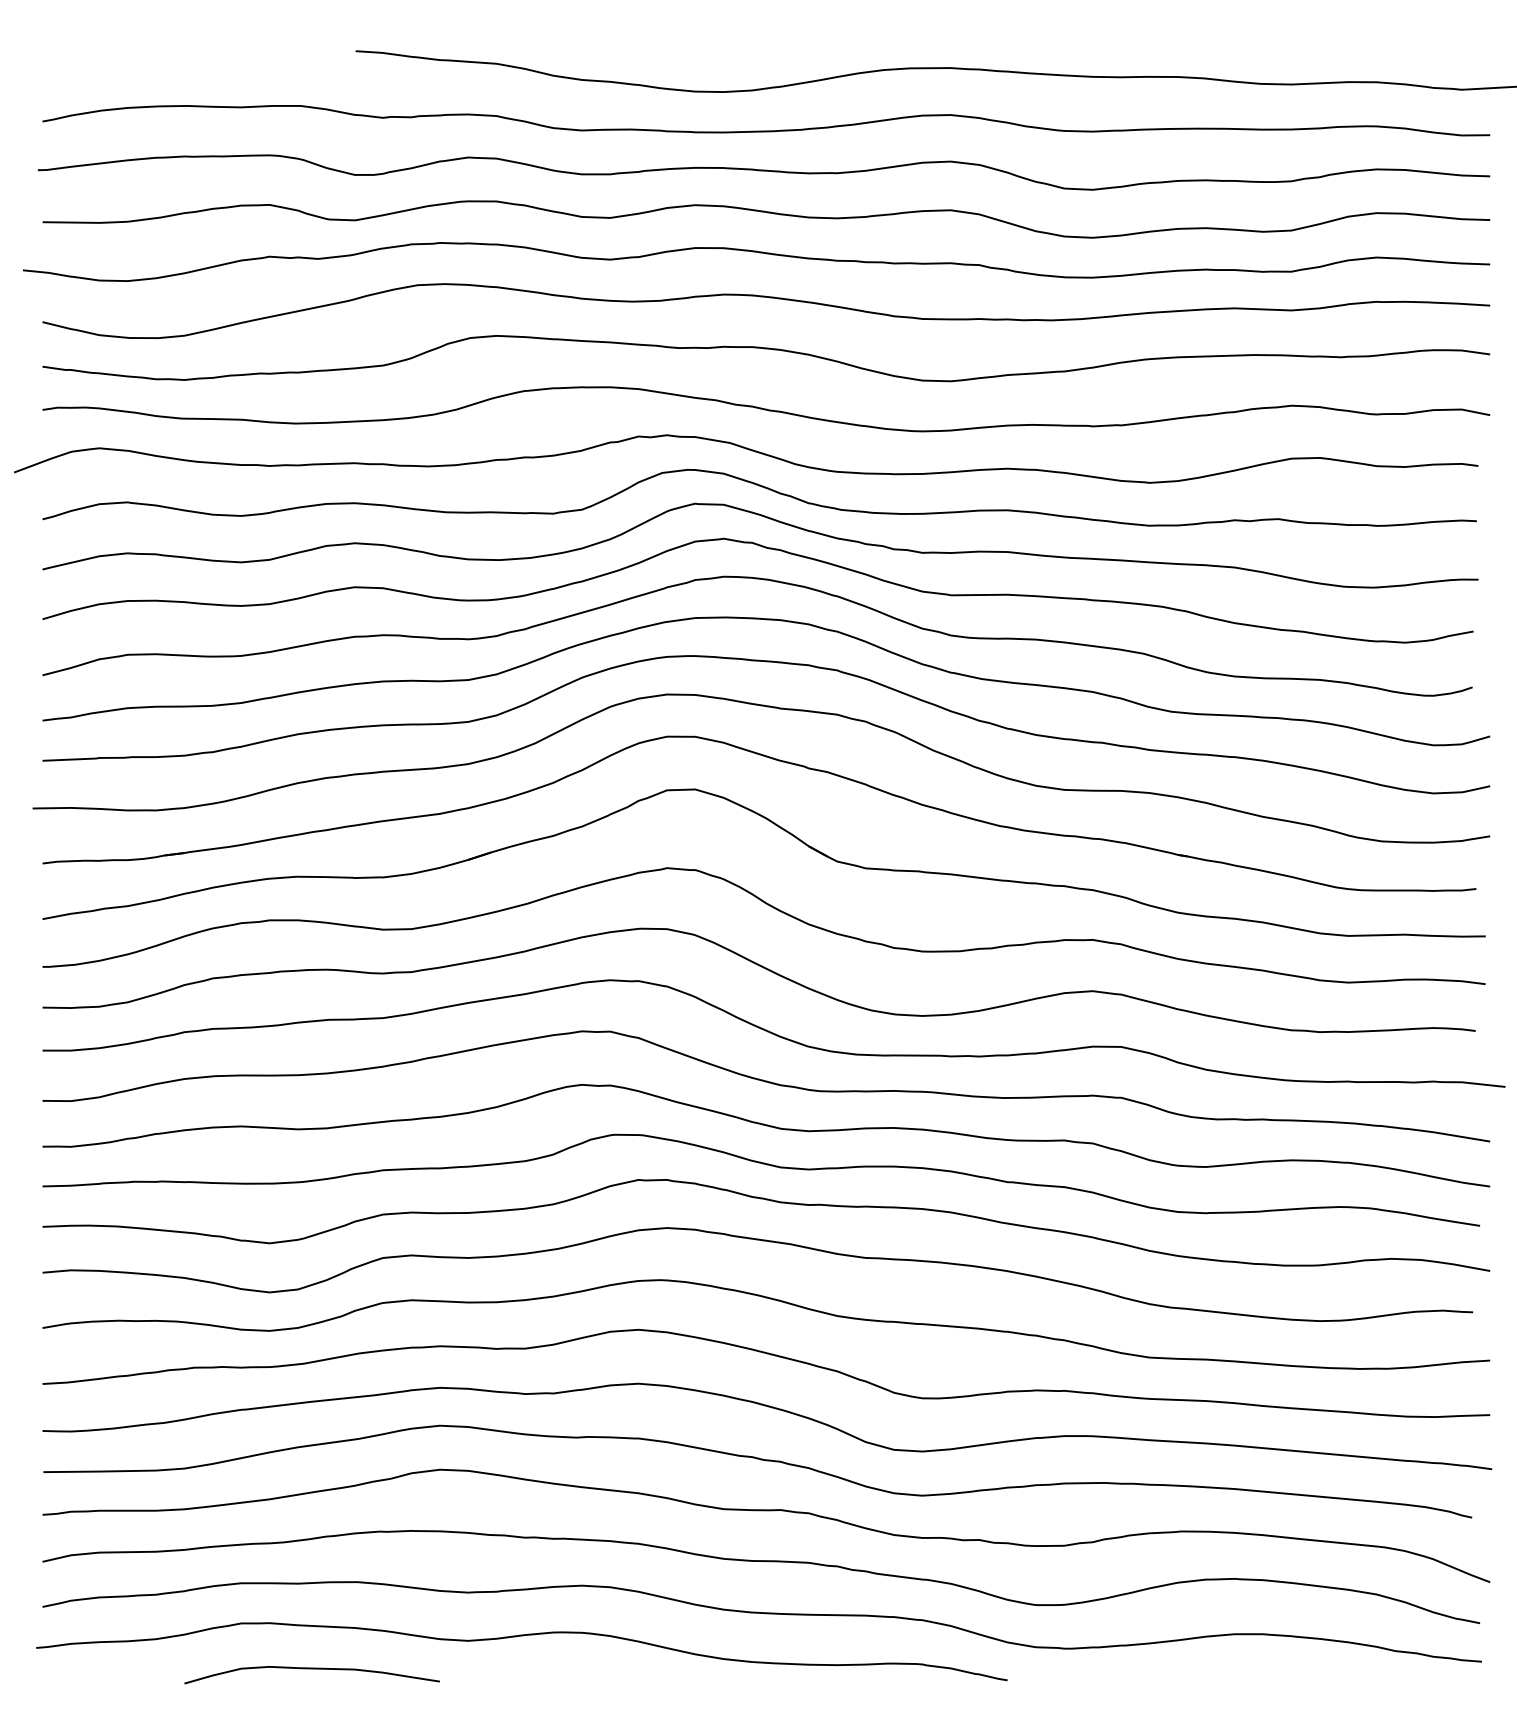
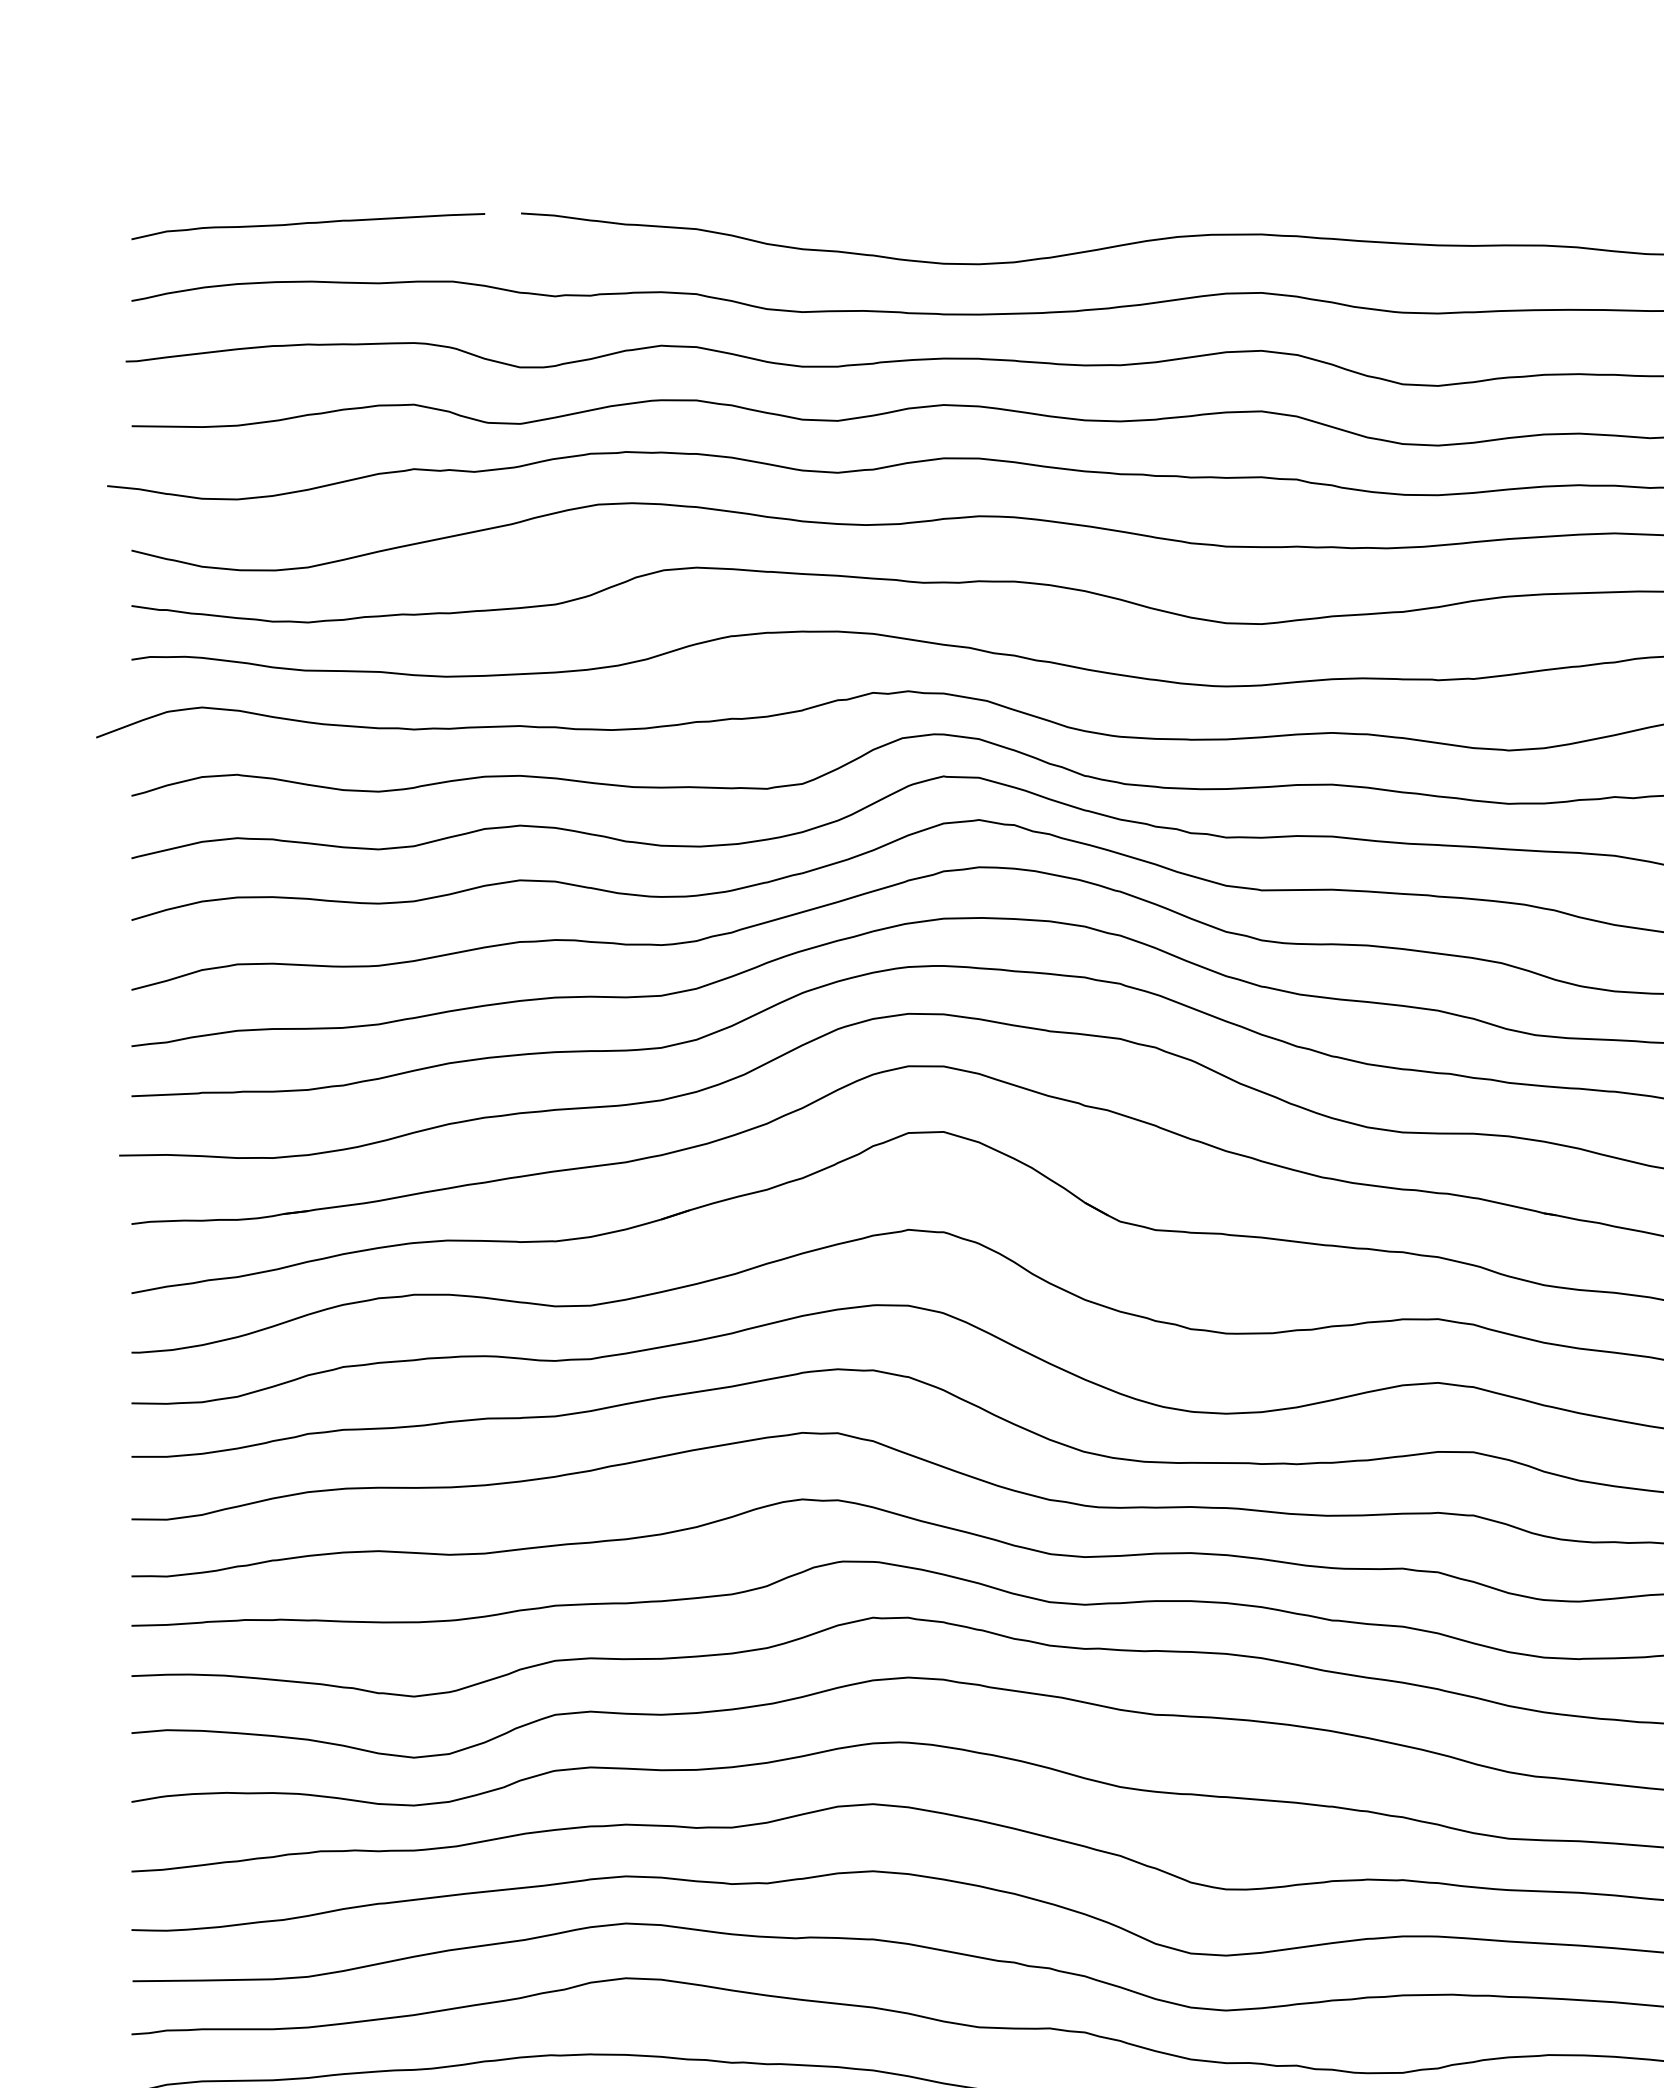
curve: (184, 59) -> (308, 223), added

